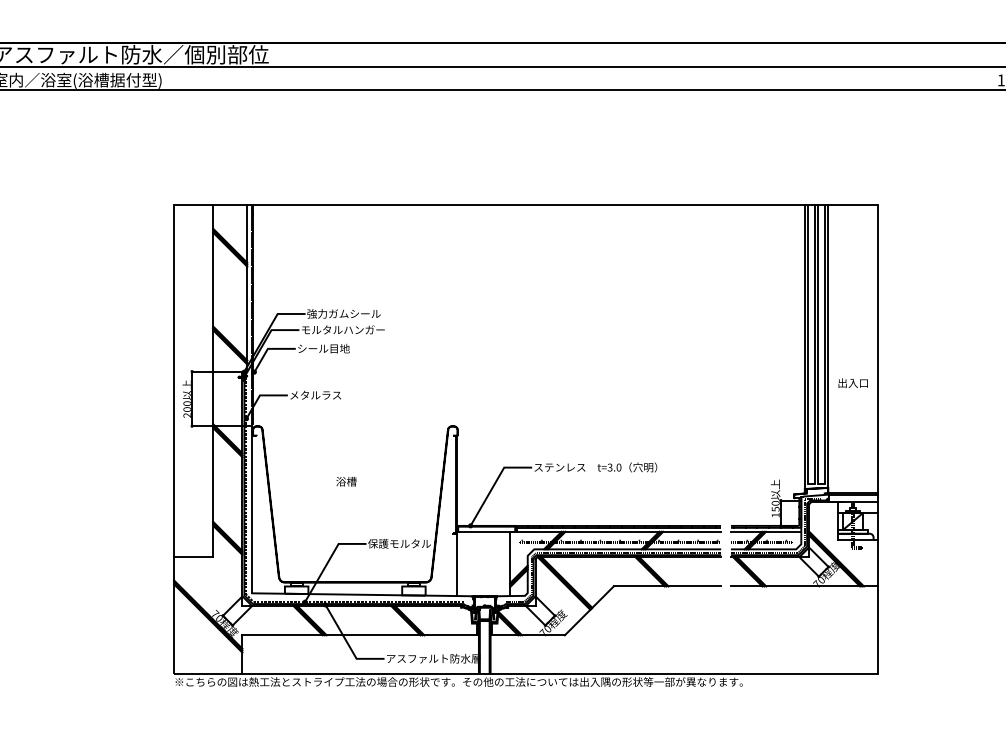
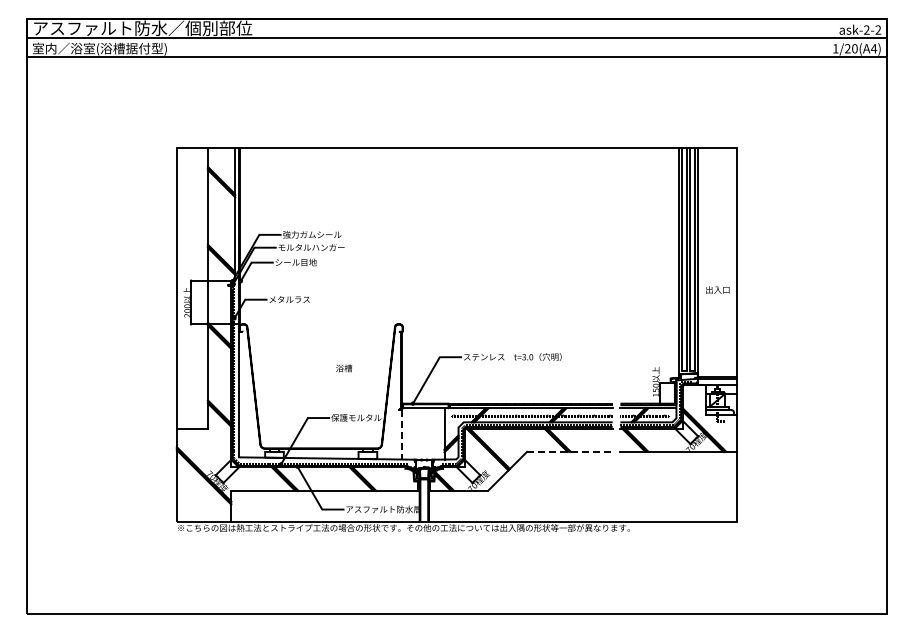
text: (346, 481) -> (344, 368), moved
line: (457, 564) -> (402, 434), solid -> dashed
line: (667, 585) -> (569, 451), solid -> dashed

